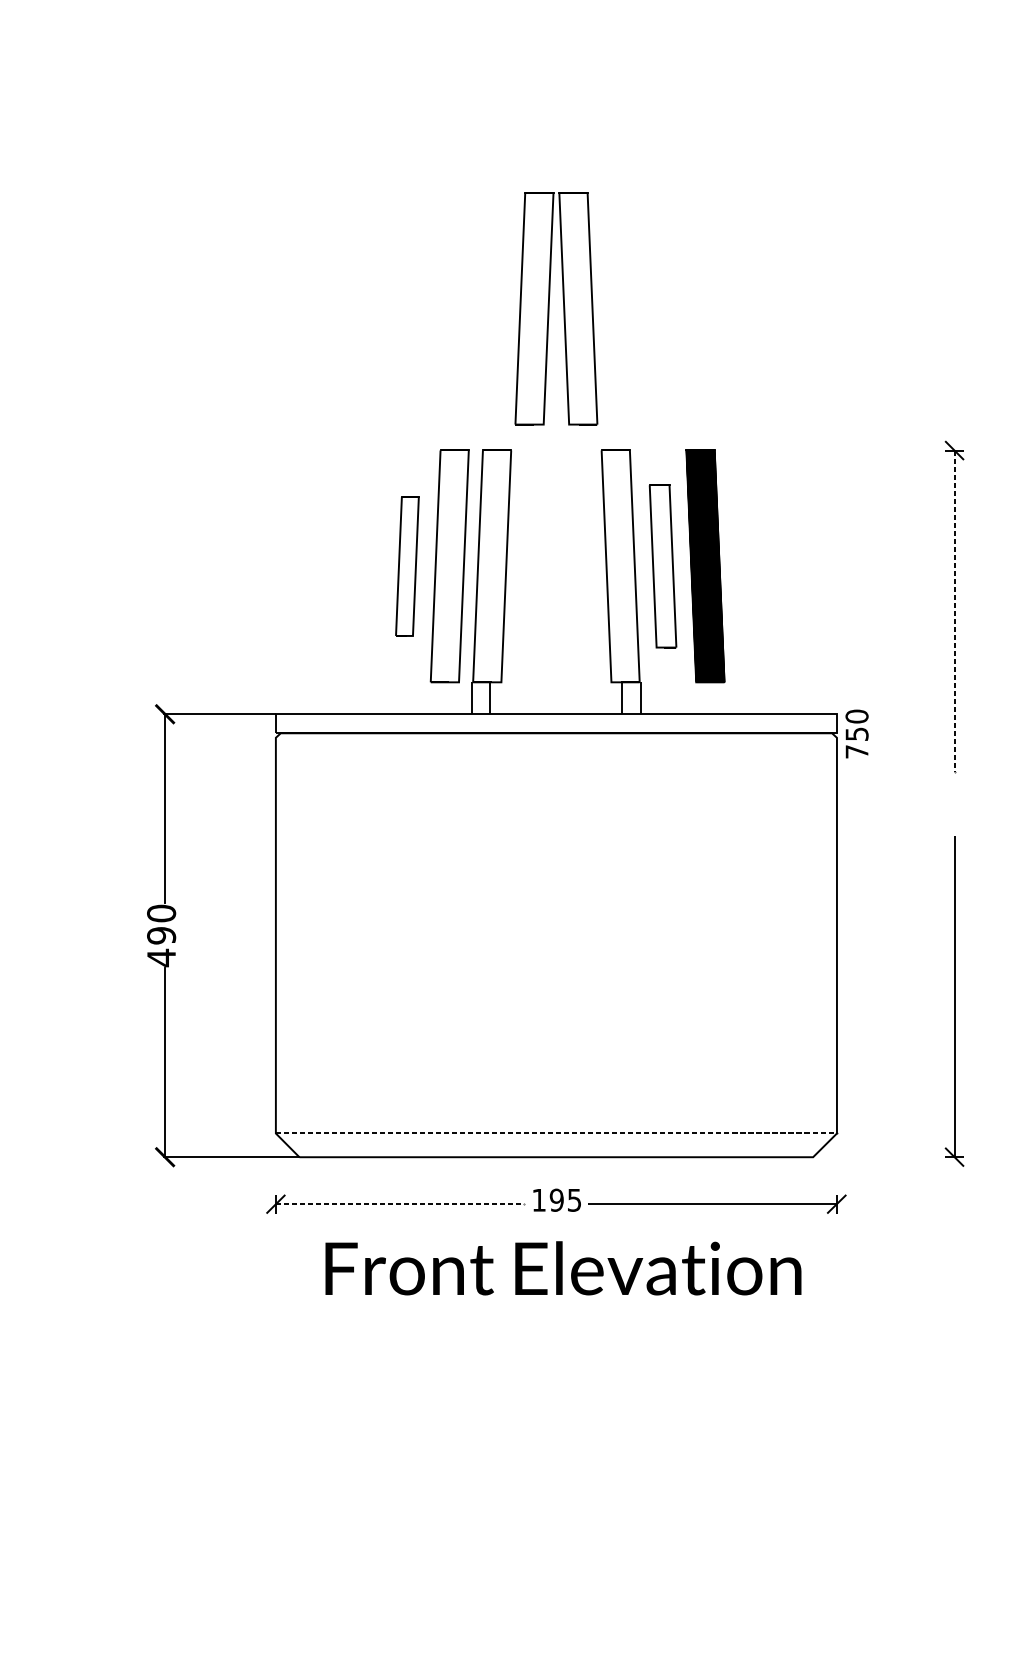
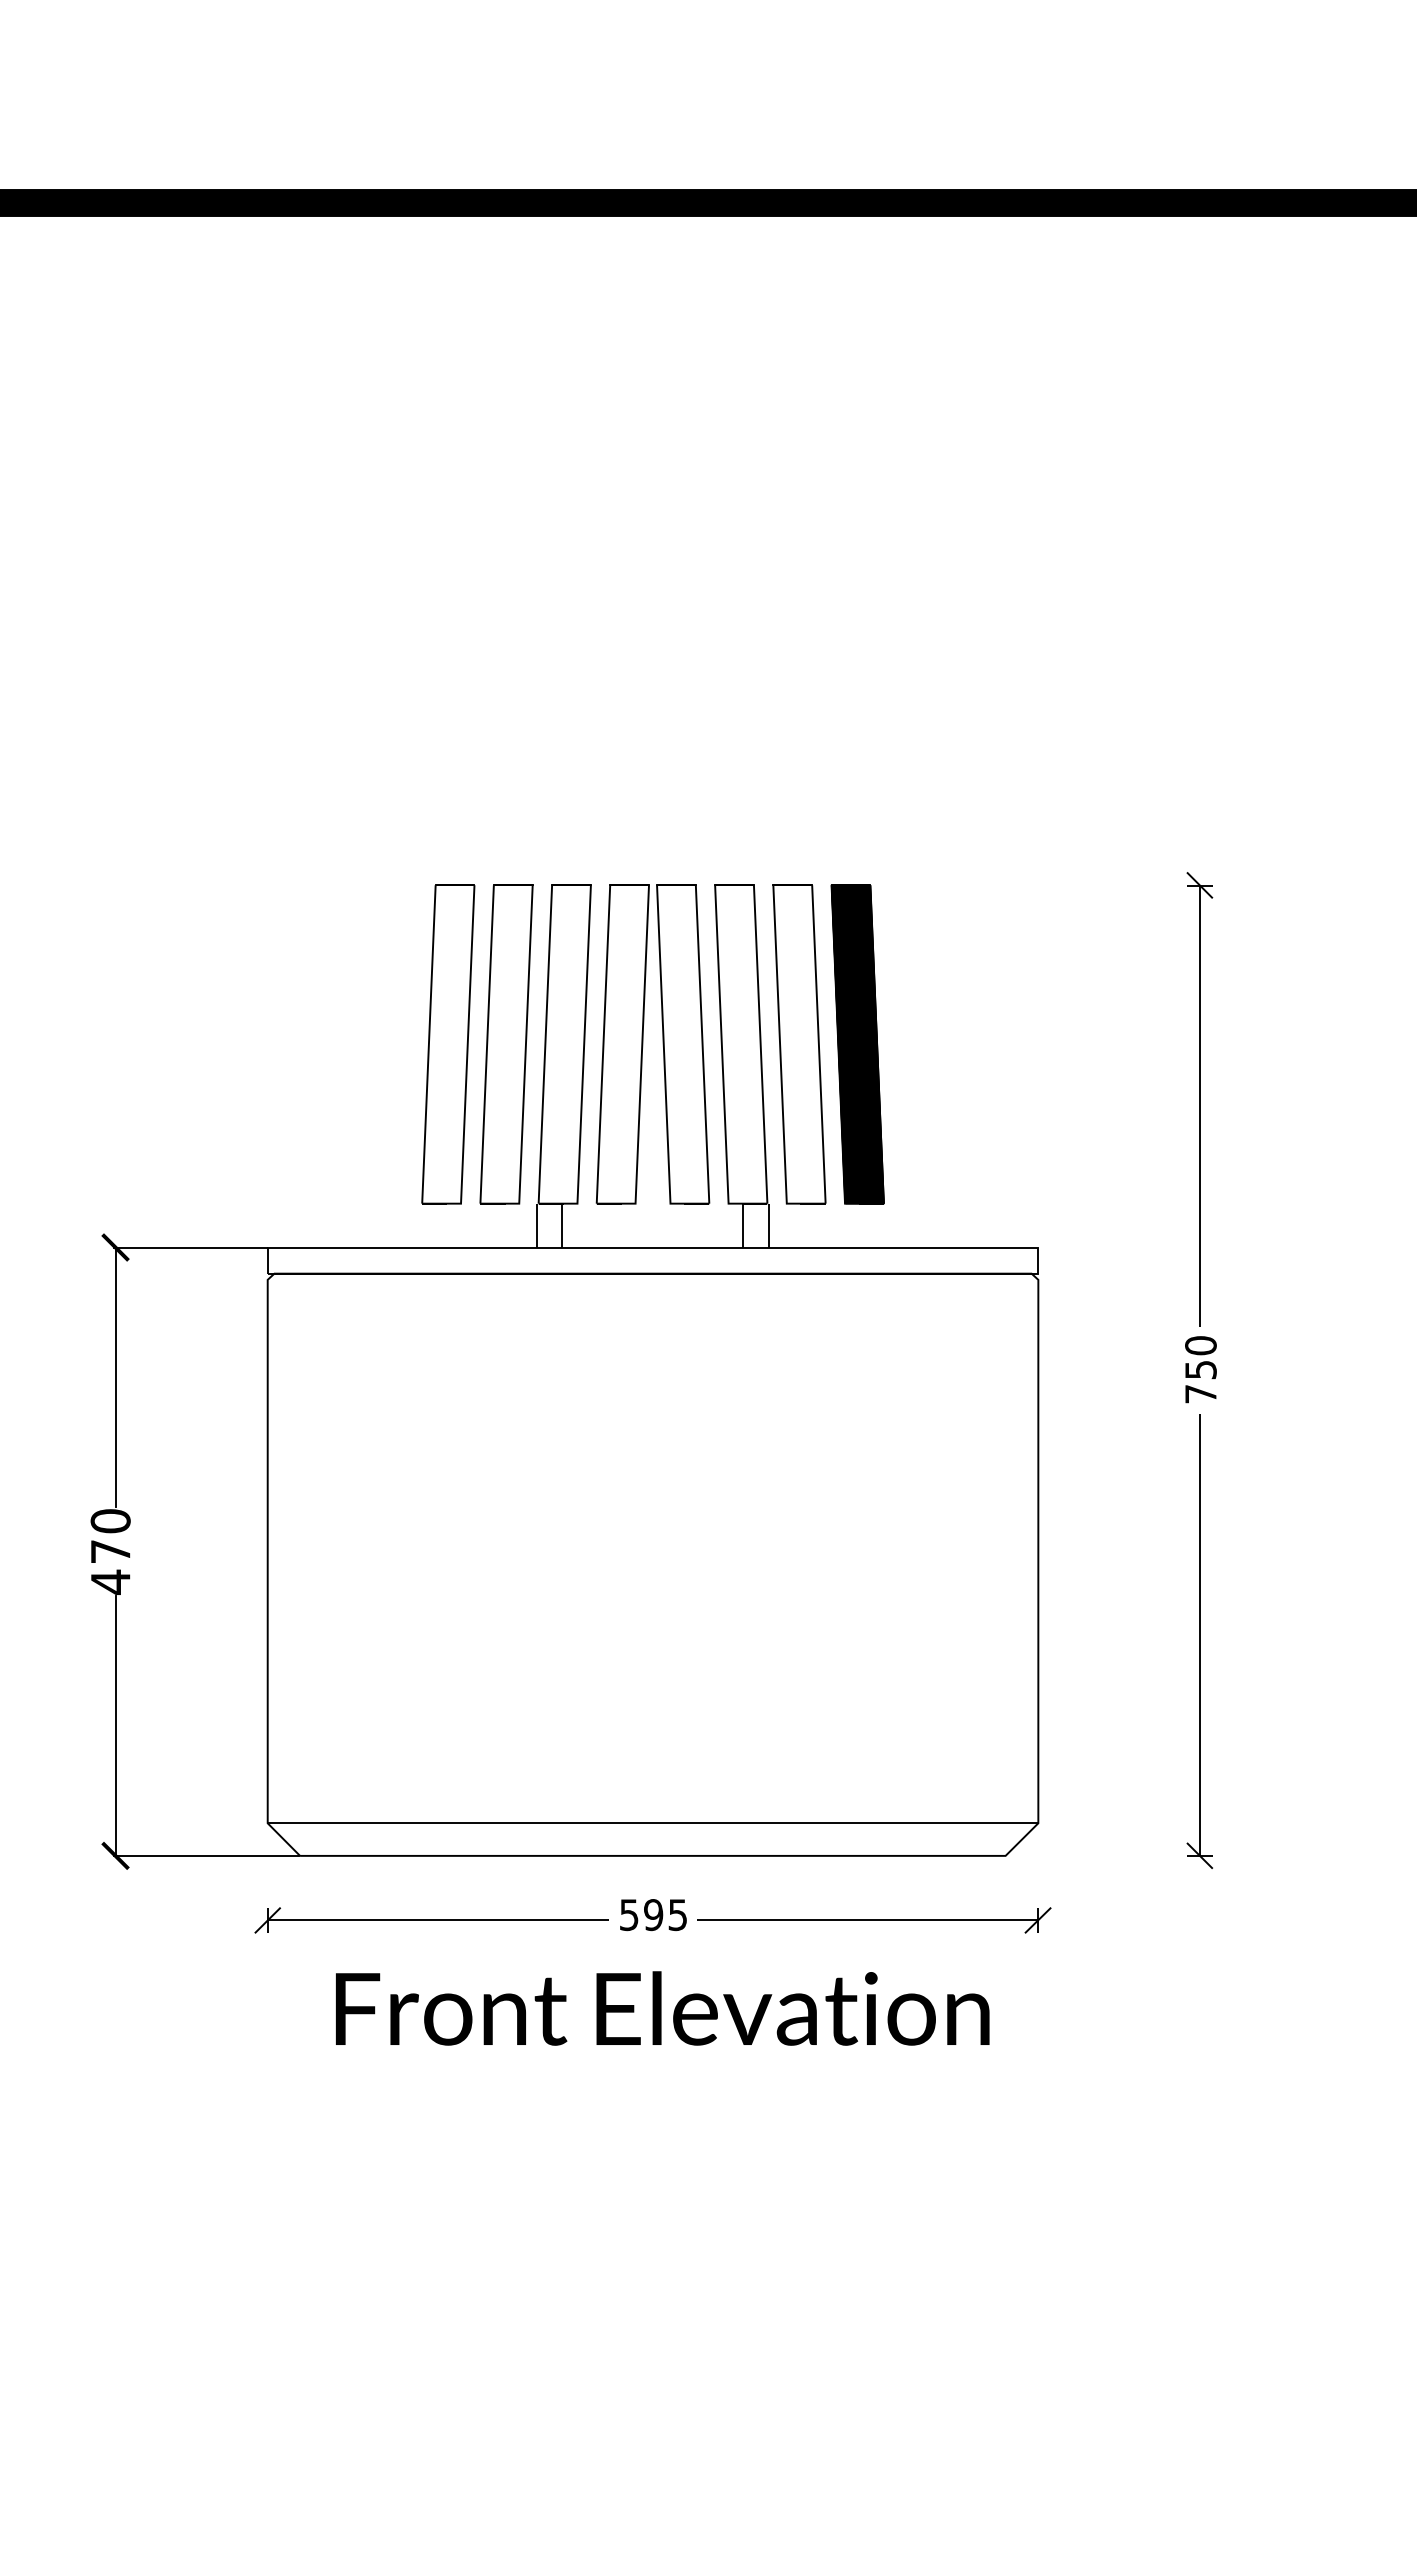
part: (549, 308) -> (643, 1044), moved
part: (407, 566) -> (448, 1044), size x1.67
part: (663, 566) -> (799, 1044), size x1.43
line: (954, 612) -> (1199, 1107), dashed -> solid
text: (856, 733) -> (1200, 1369), moved
text: (161, 935) -> (110, 1551), 490 -> 470
line: (556, 1133) -> (653, 1823), dashed -> solid
text: (539, 1200) -> (629, 1915), 195 -> 595
line: (400, 1204) -> (439, 1920), dashed -> solid

